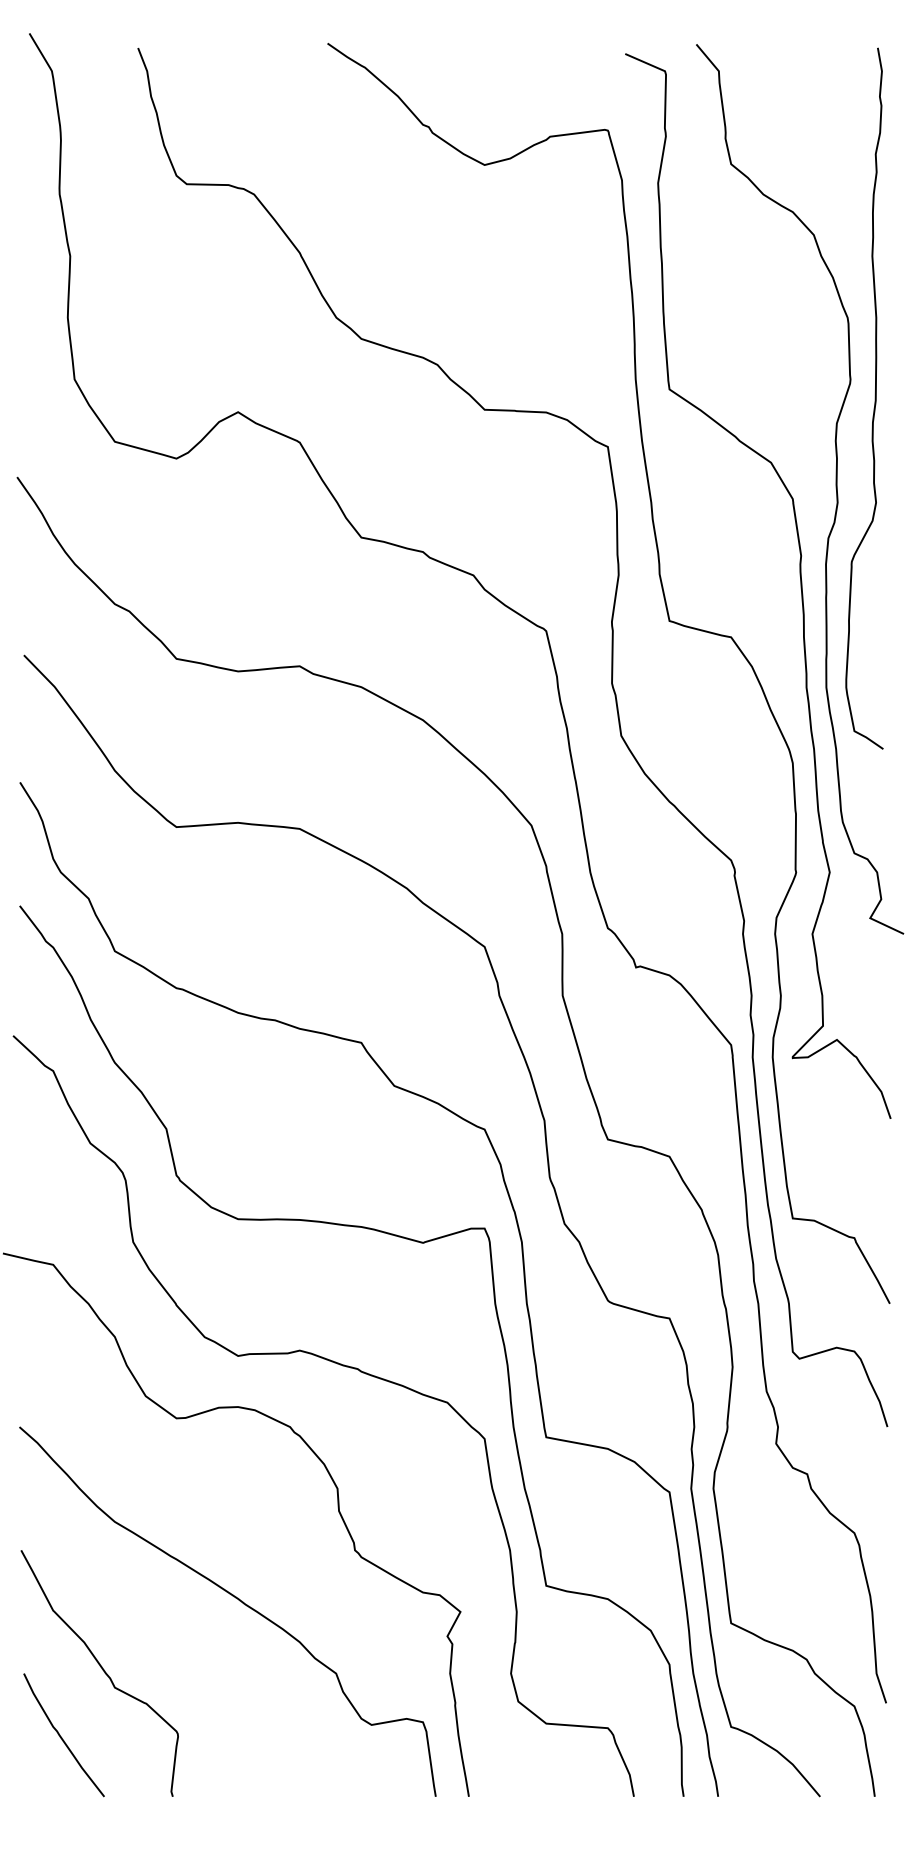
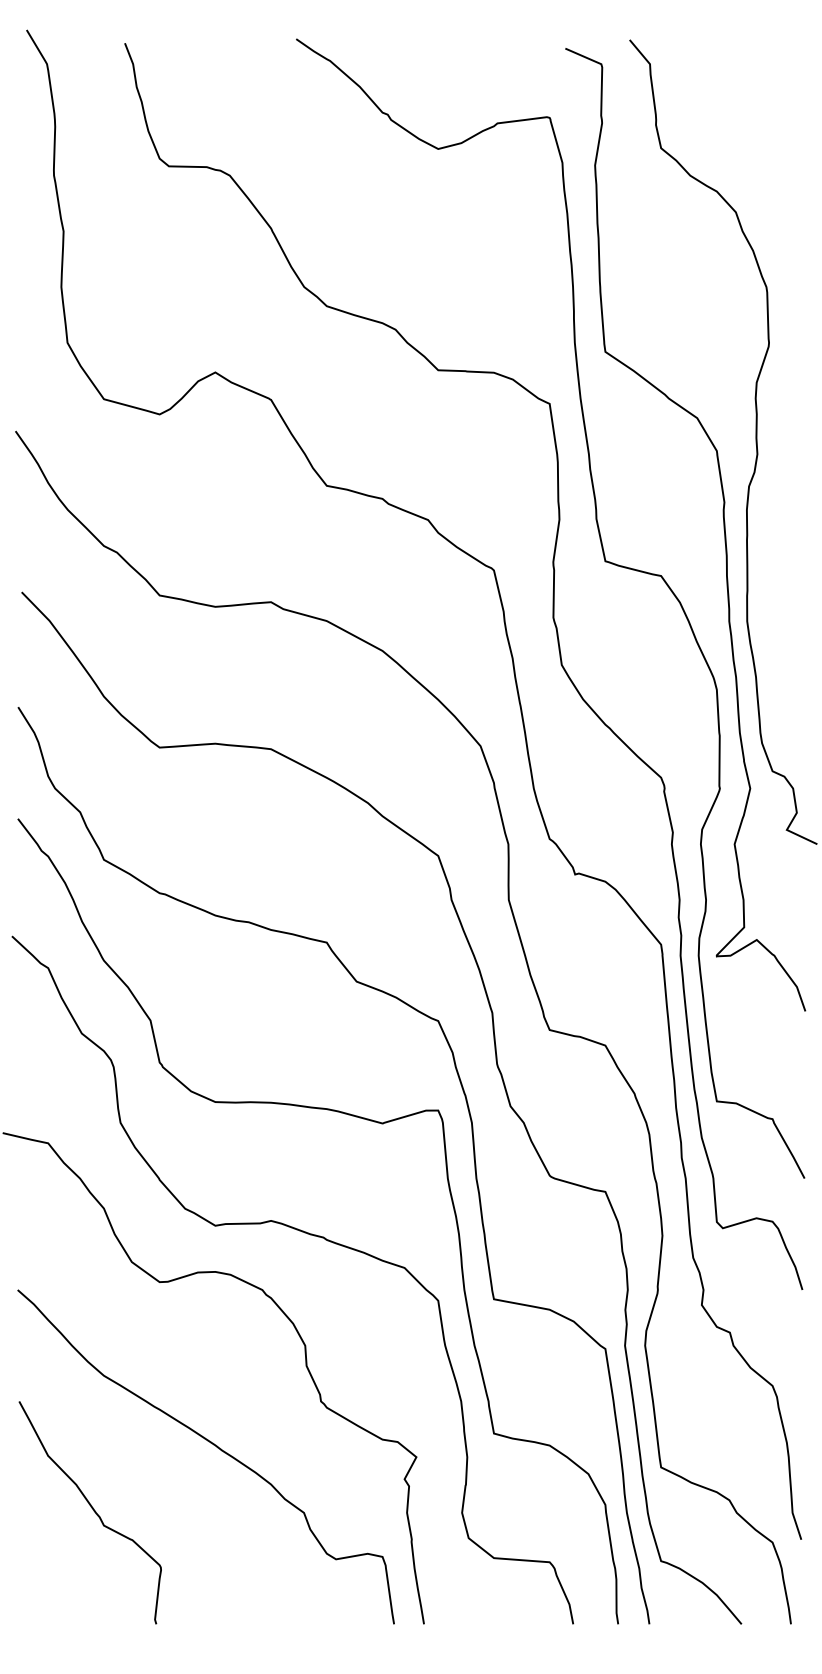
curve: (874, 398) -> (790, 360), removed
curve: (61, 1736) -> (55, 1569), removed

